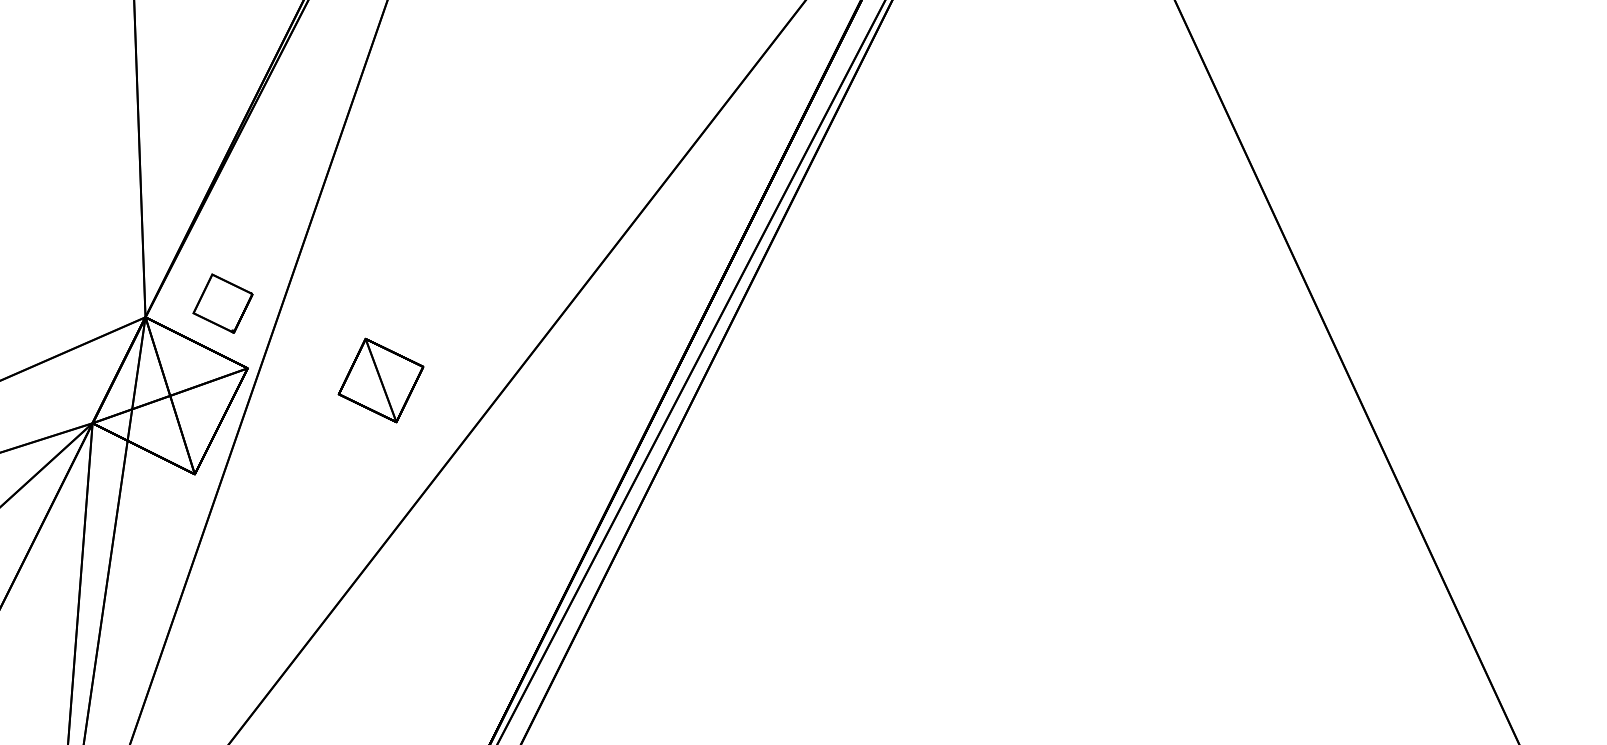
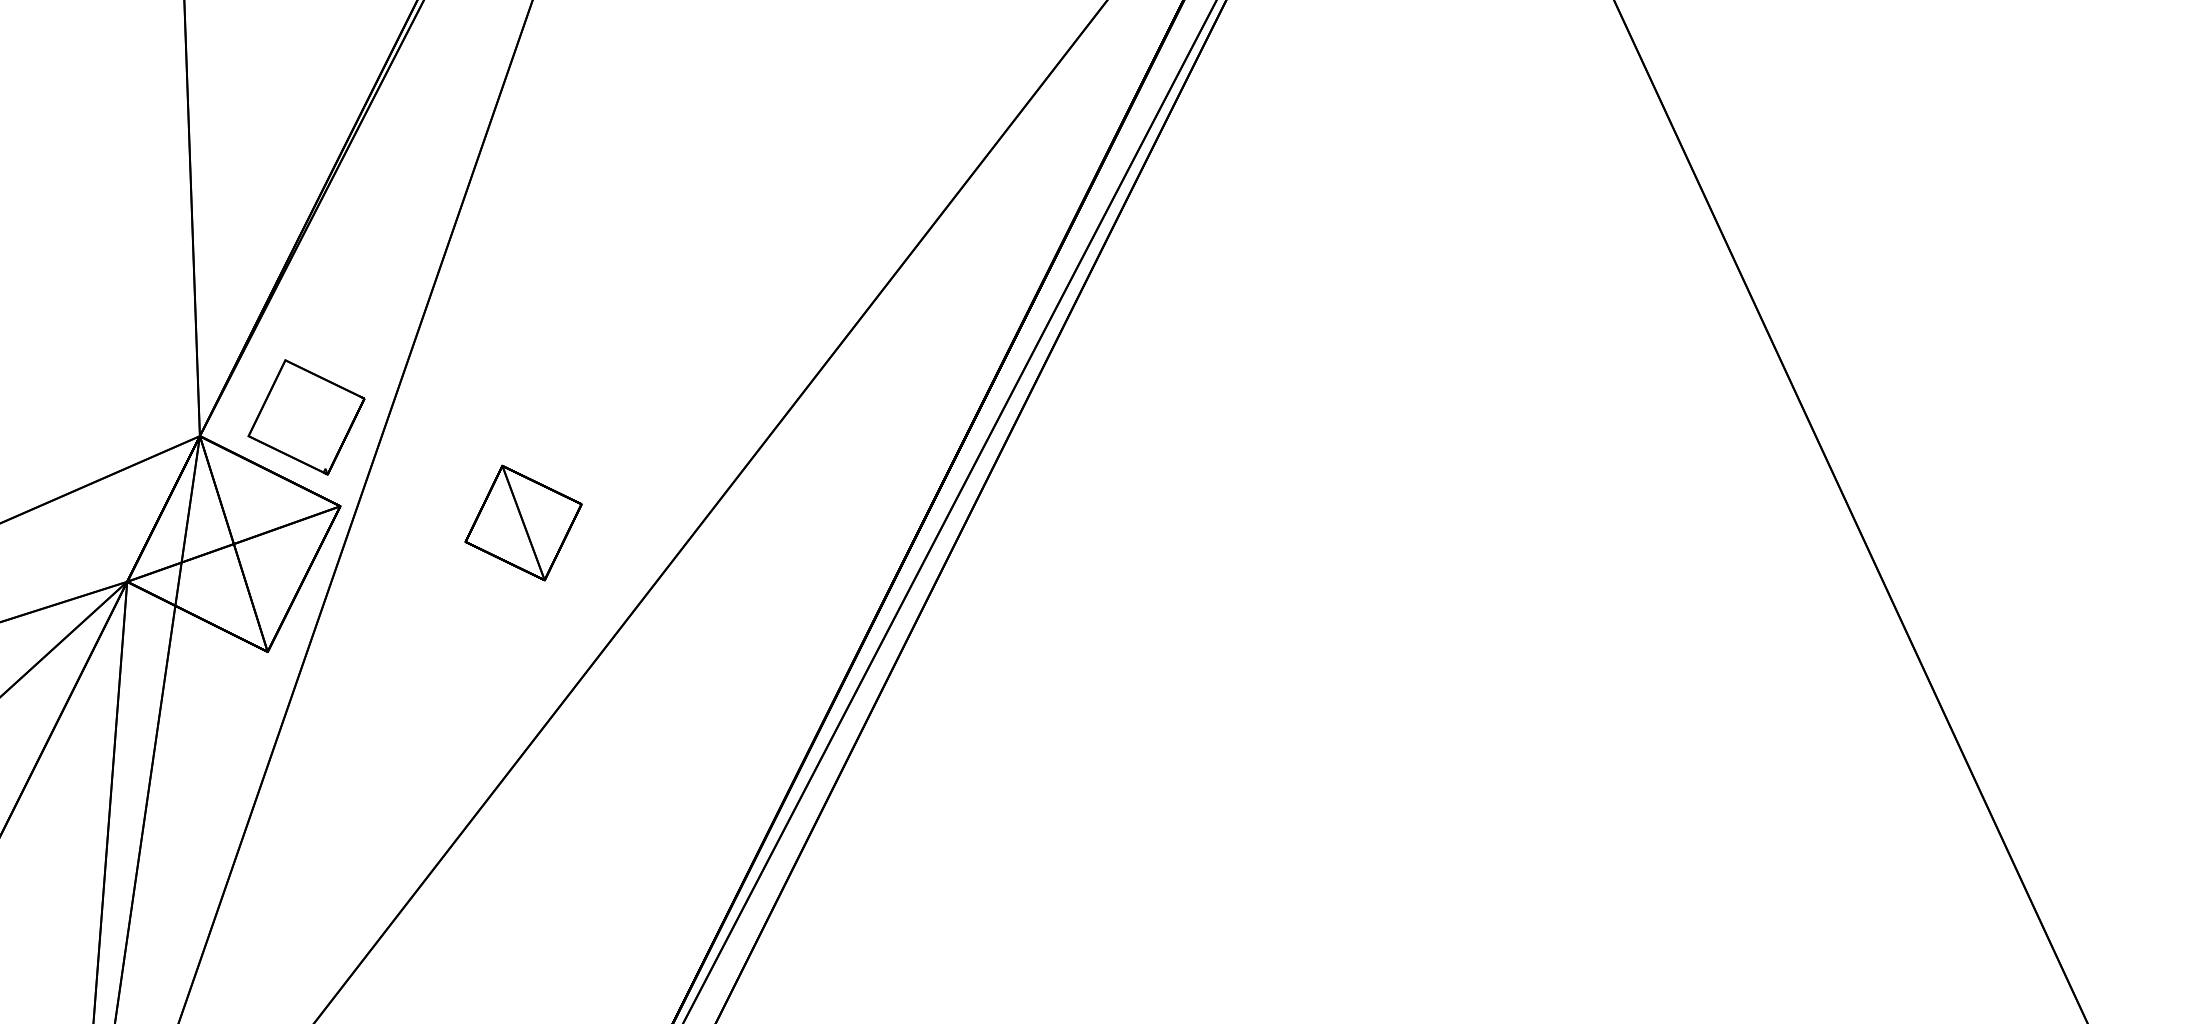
part: (223, 303) -> (306, 417), size x1.43

